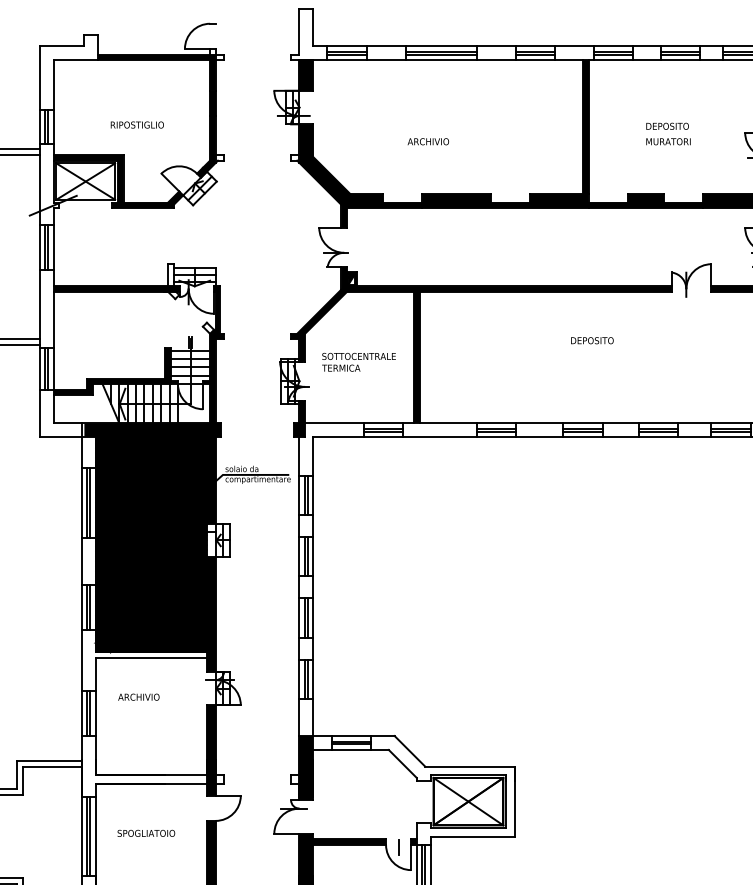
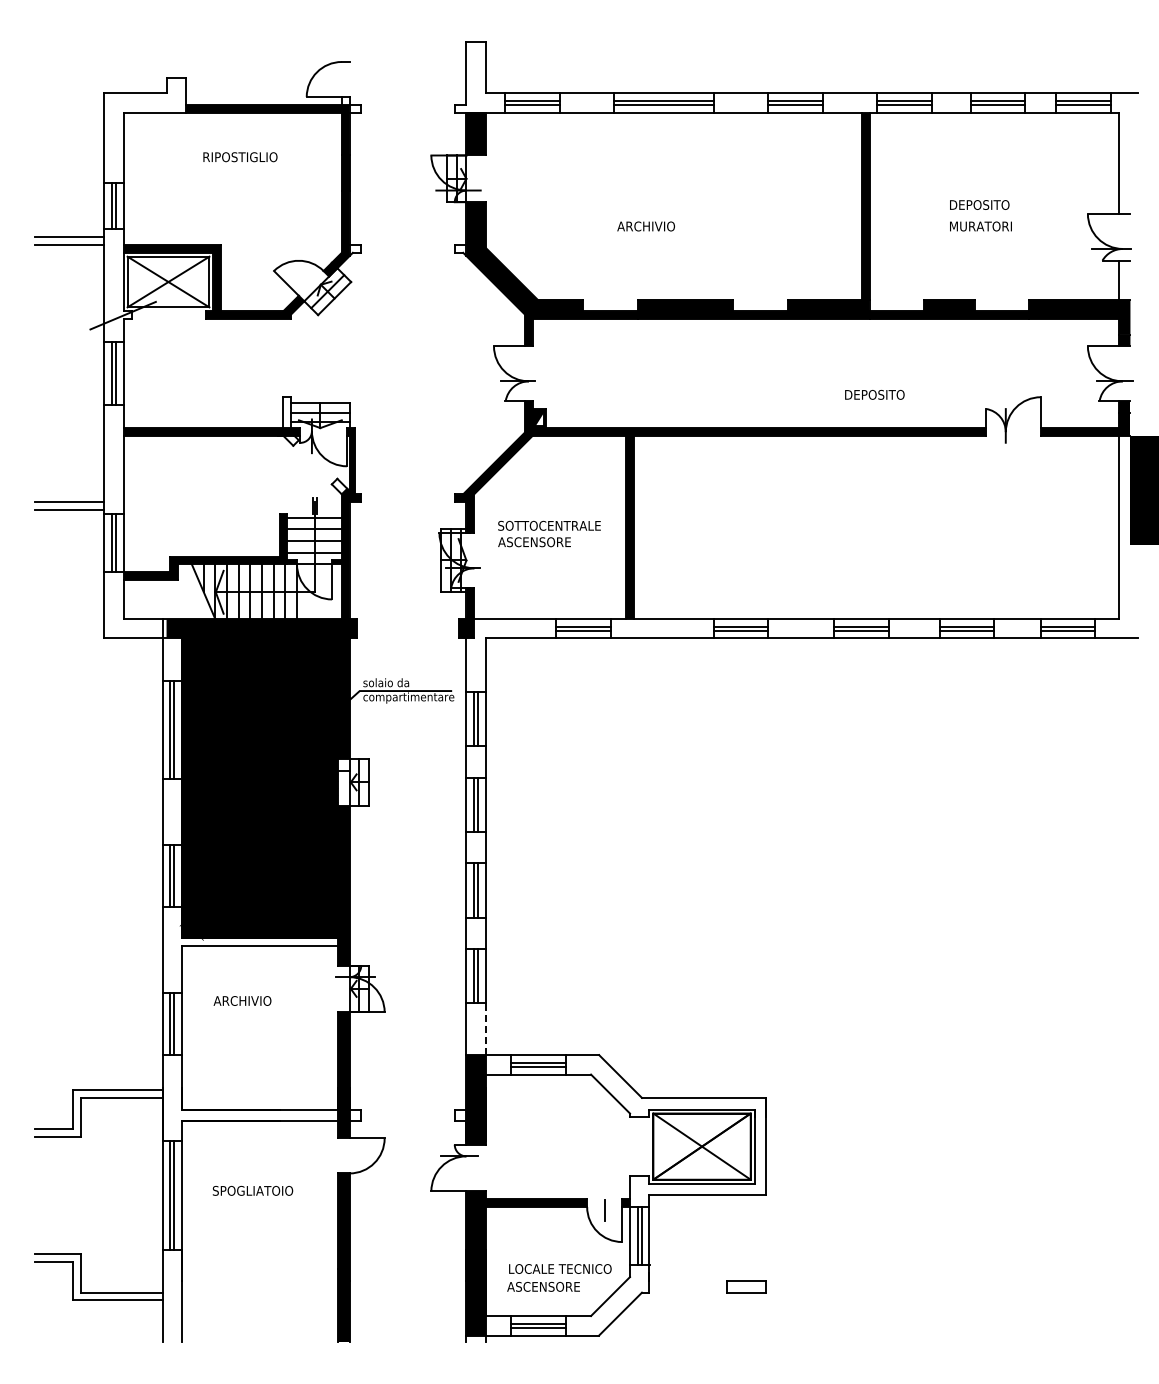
text: (137, 125) -> (240, 157), moved
text: (592, 340) -> (874, 394), moved
text: (348, 368) -> (534, 542), TERMICA -> ASCENSORE
line: (313, 717) -> (485, 1029), solid -> dashed

